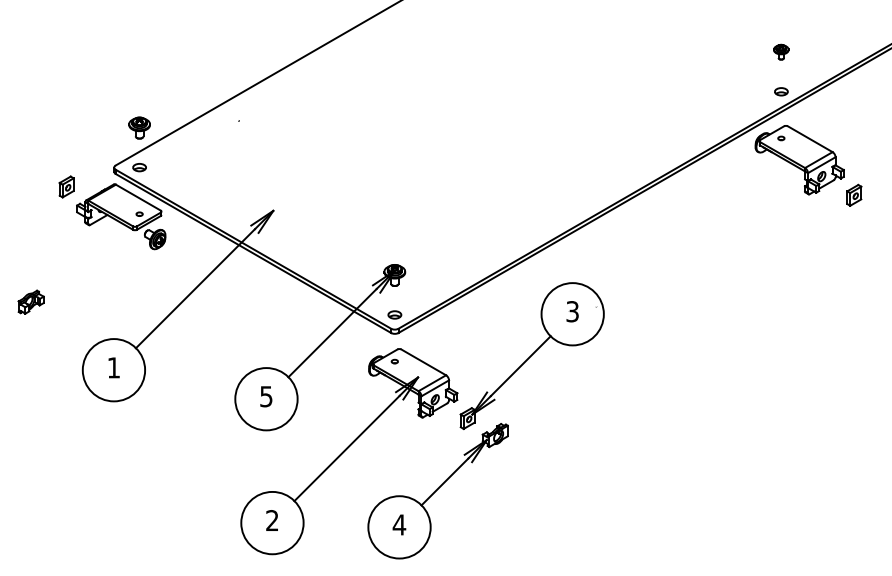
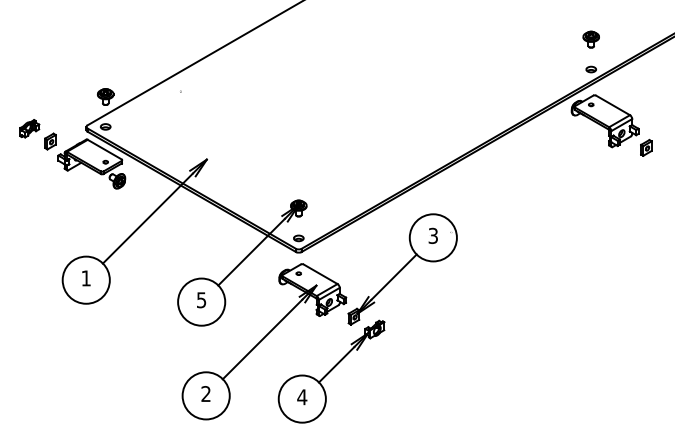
part: (780, 52) -> (590, 39), size x1.43
part: (30, 301) -> (29, 128), moved

